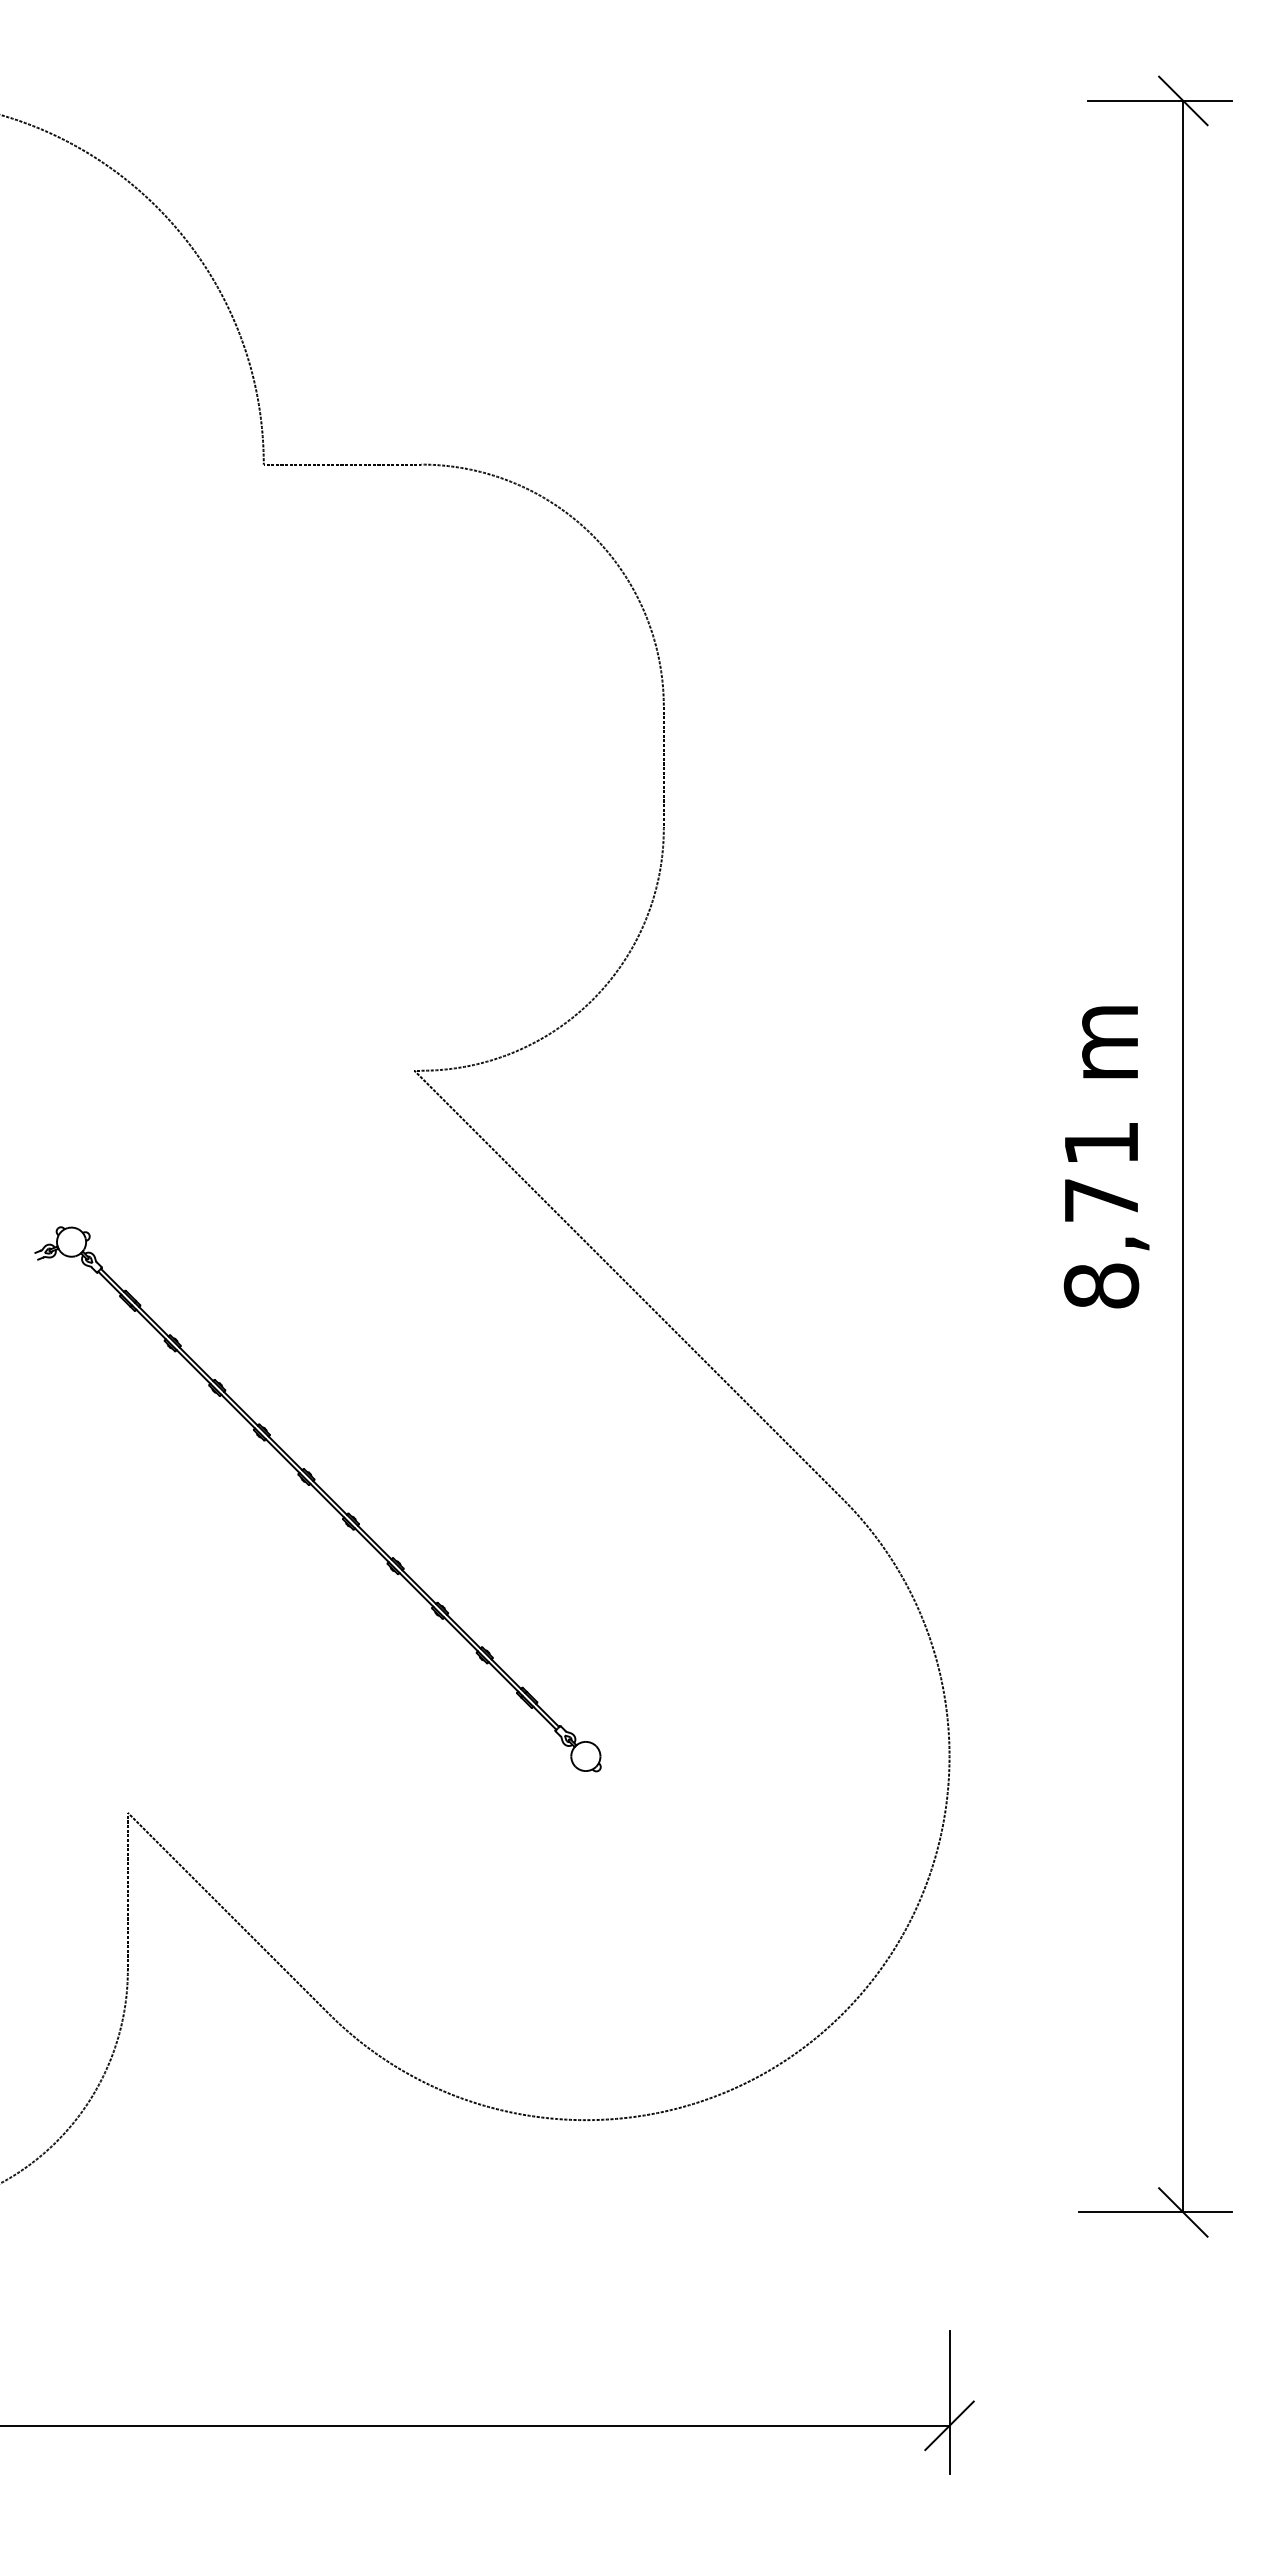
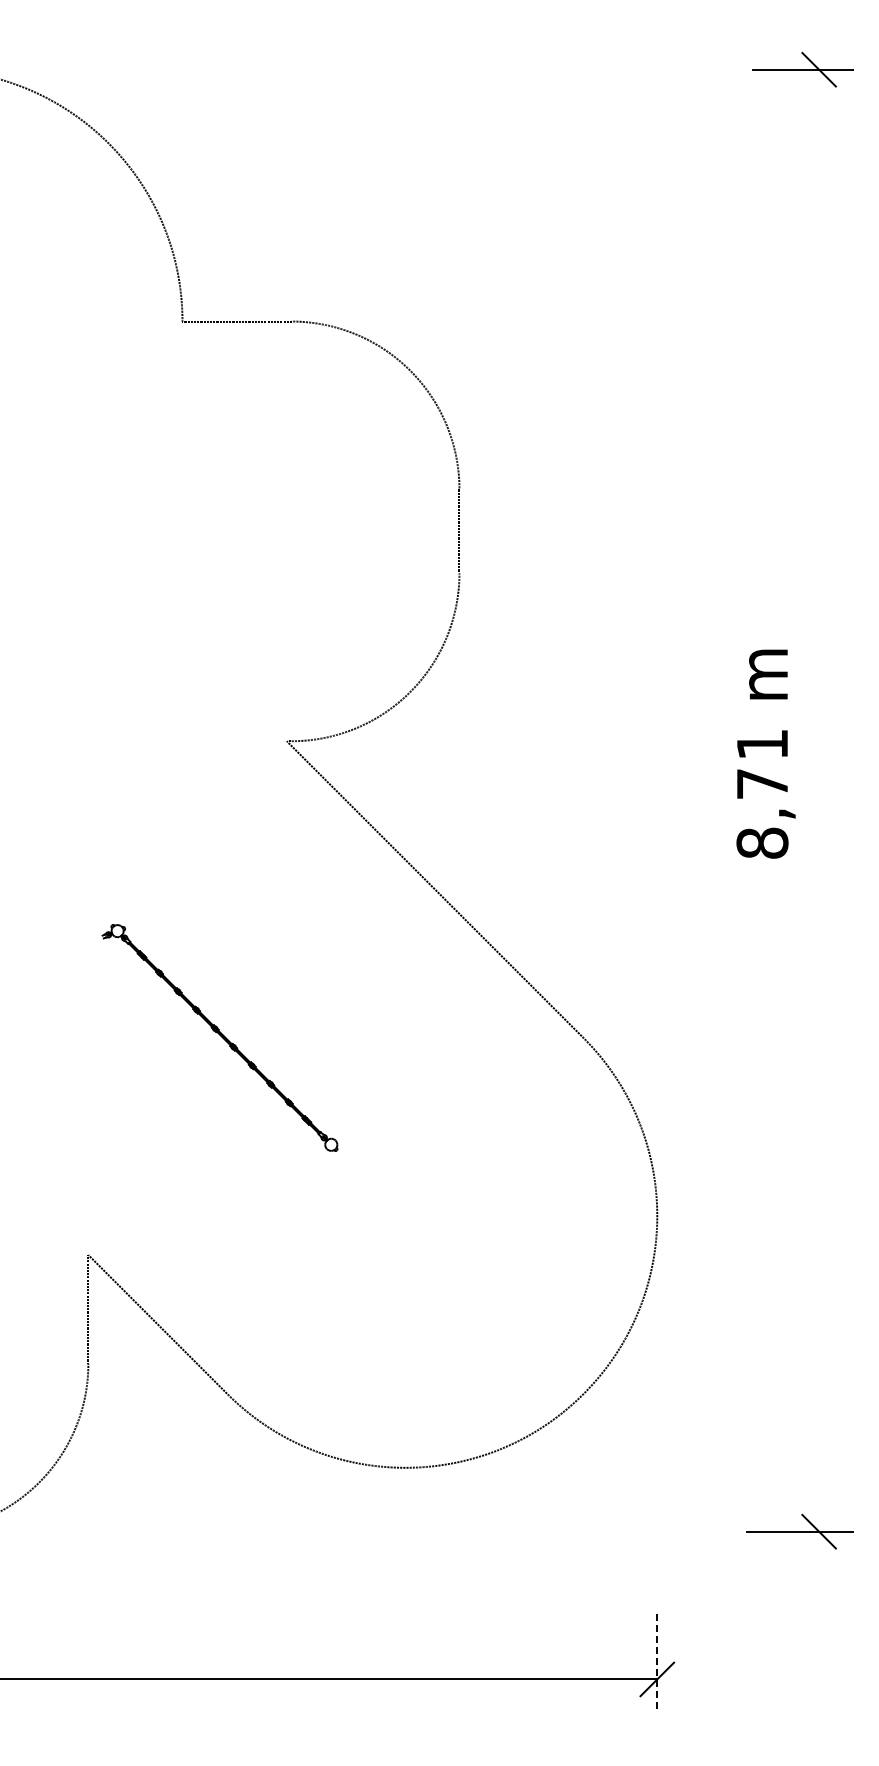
text: (1105, 1156) -> (765, 753), moved
line: (1183, 1156) -> (819, 800), removed
part: (317, 1498) -> (219, 1037), size x0.6
line: (949, 2404) -> (657, 1664), solid -> dashed

